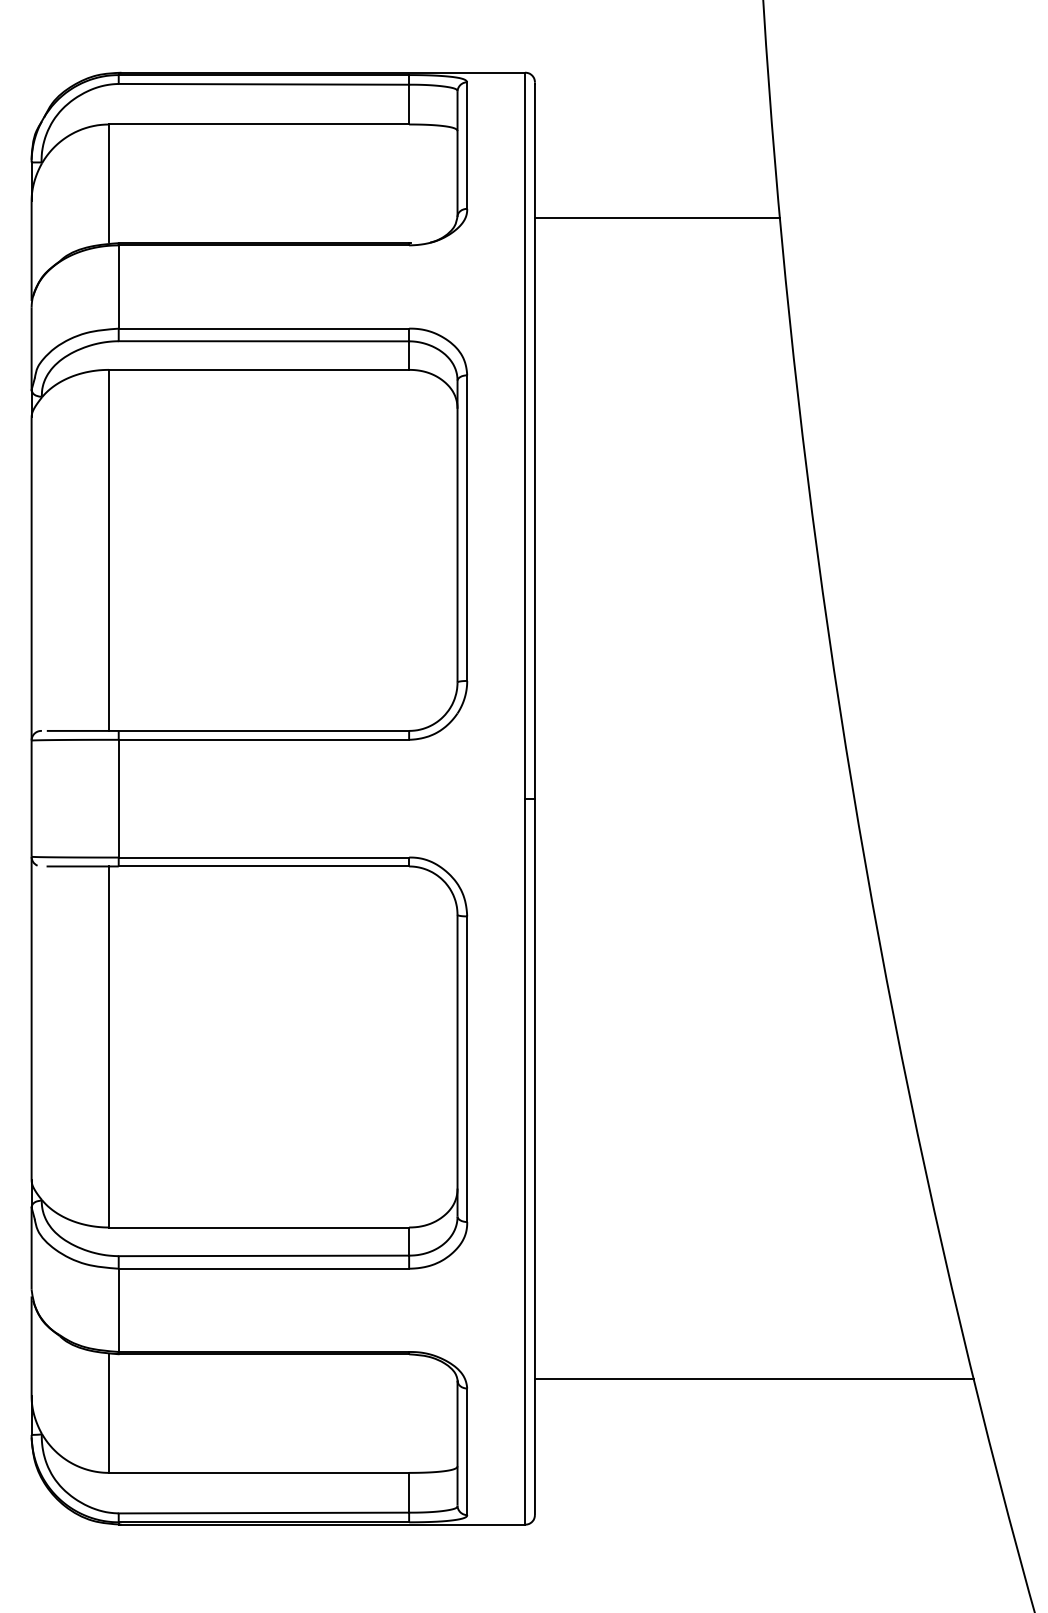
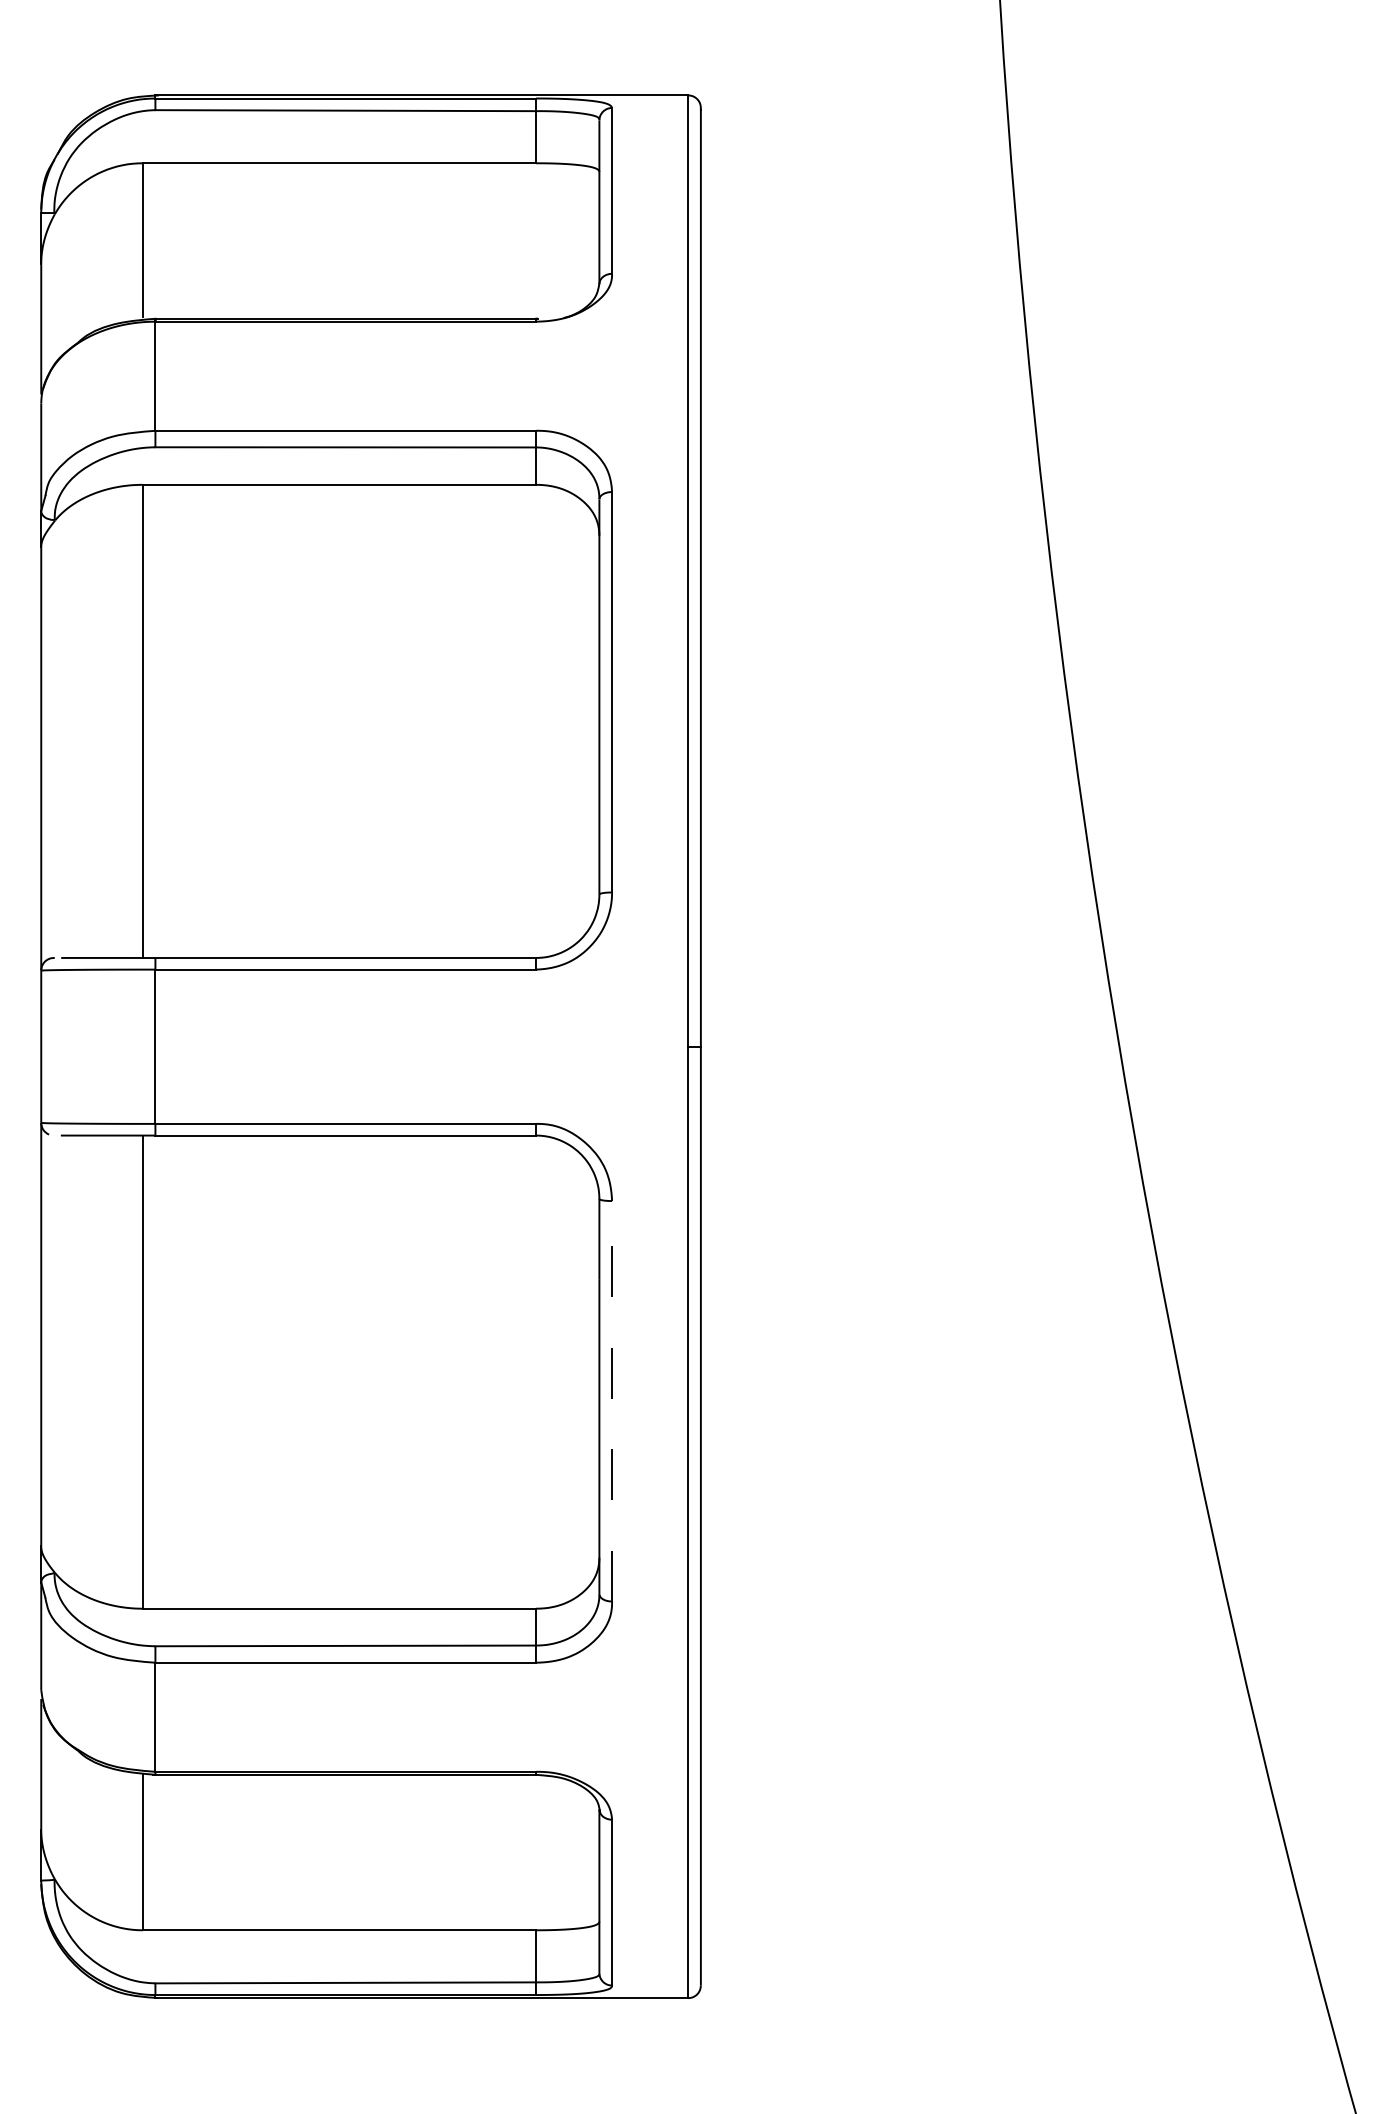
line: (656, 217) -> (860, 285), removed
line: (467, 1068) -> (612, 1400), solid -> dashed
line: (753, 1379) -> (987, 1807), removed

